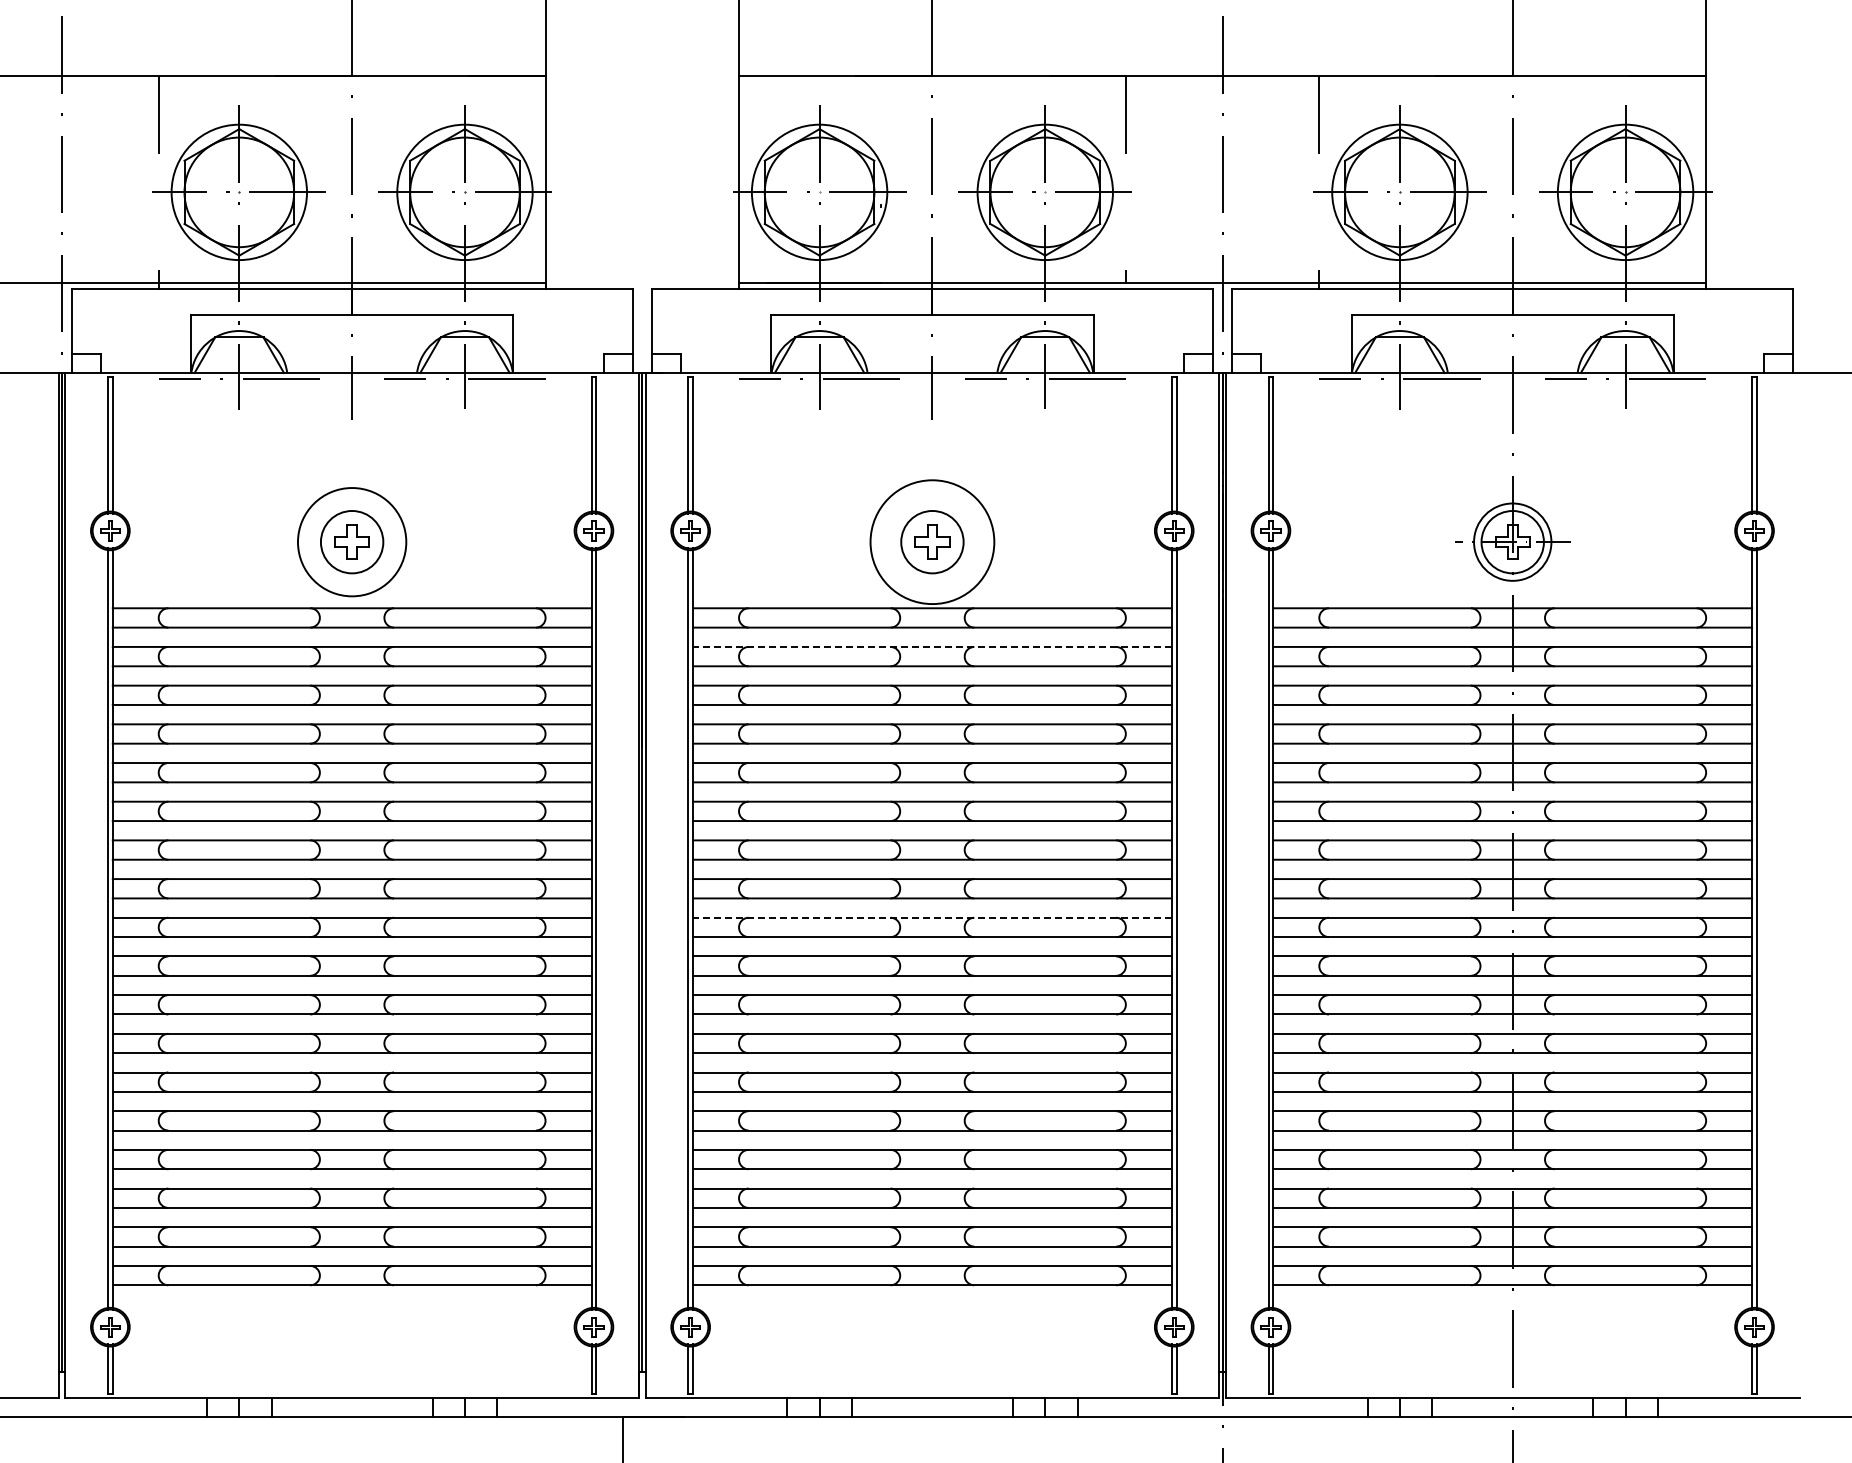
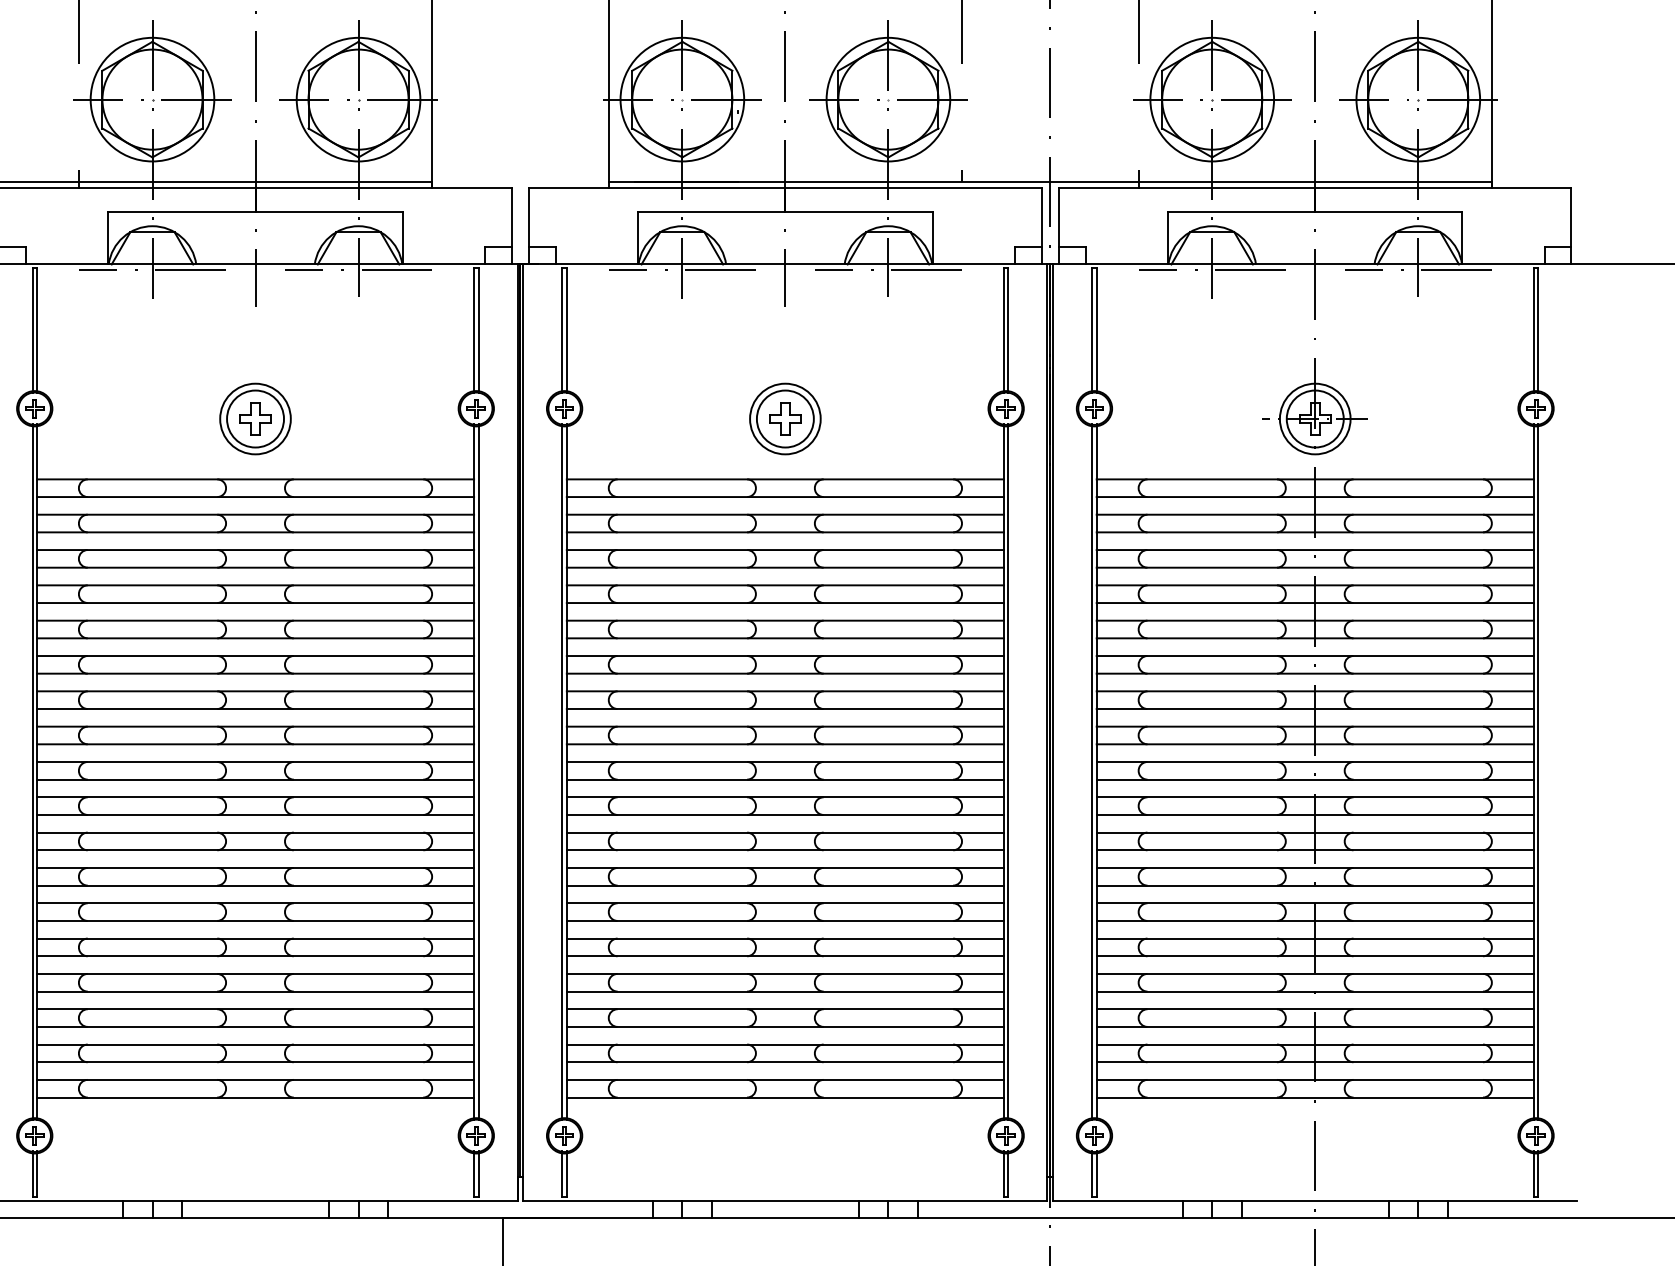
circle: (351, 541) -> (254, 418), size x0.71
circle: (932, 541) -> (785, 418), size x0.62
line: (931, 646) -> (784, 514), dashed -> solid
line: (931, 917) -> (784, 761), dashed -> solid

